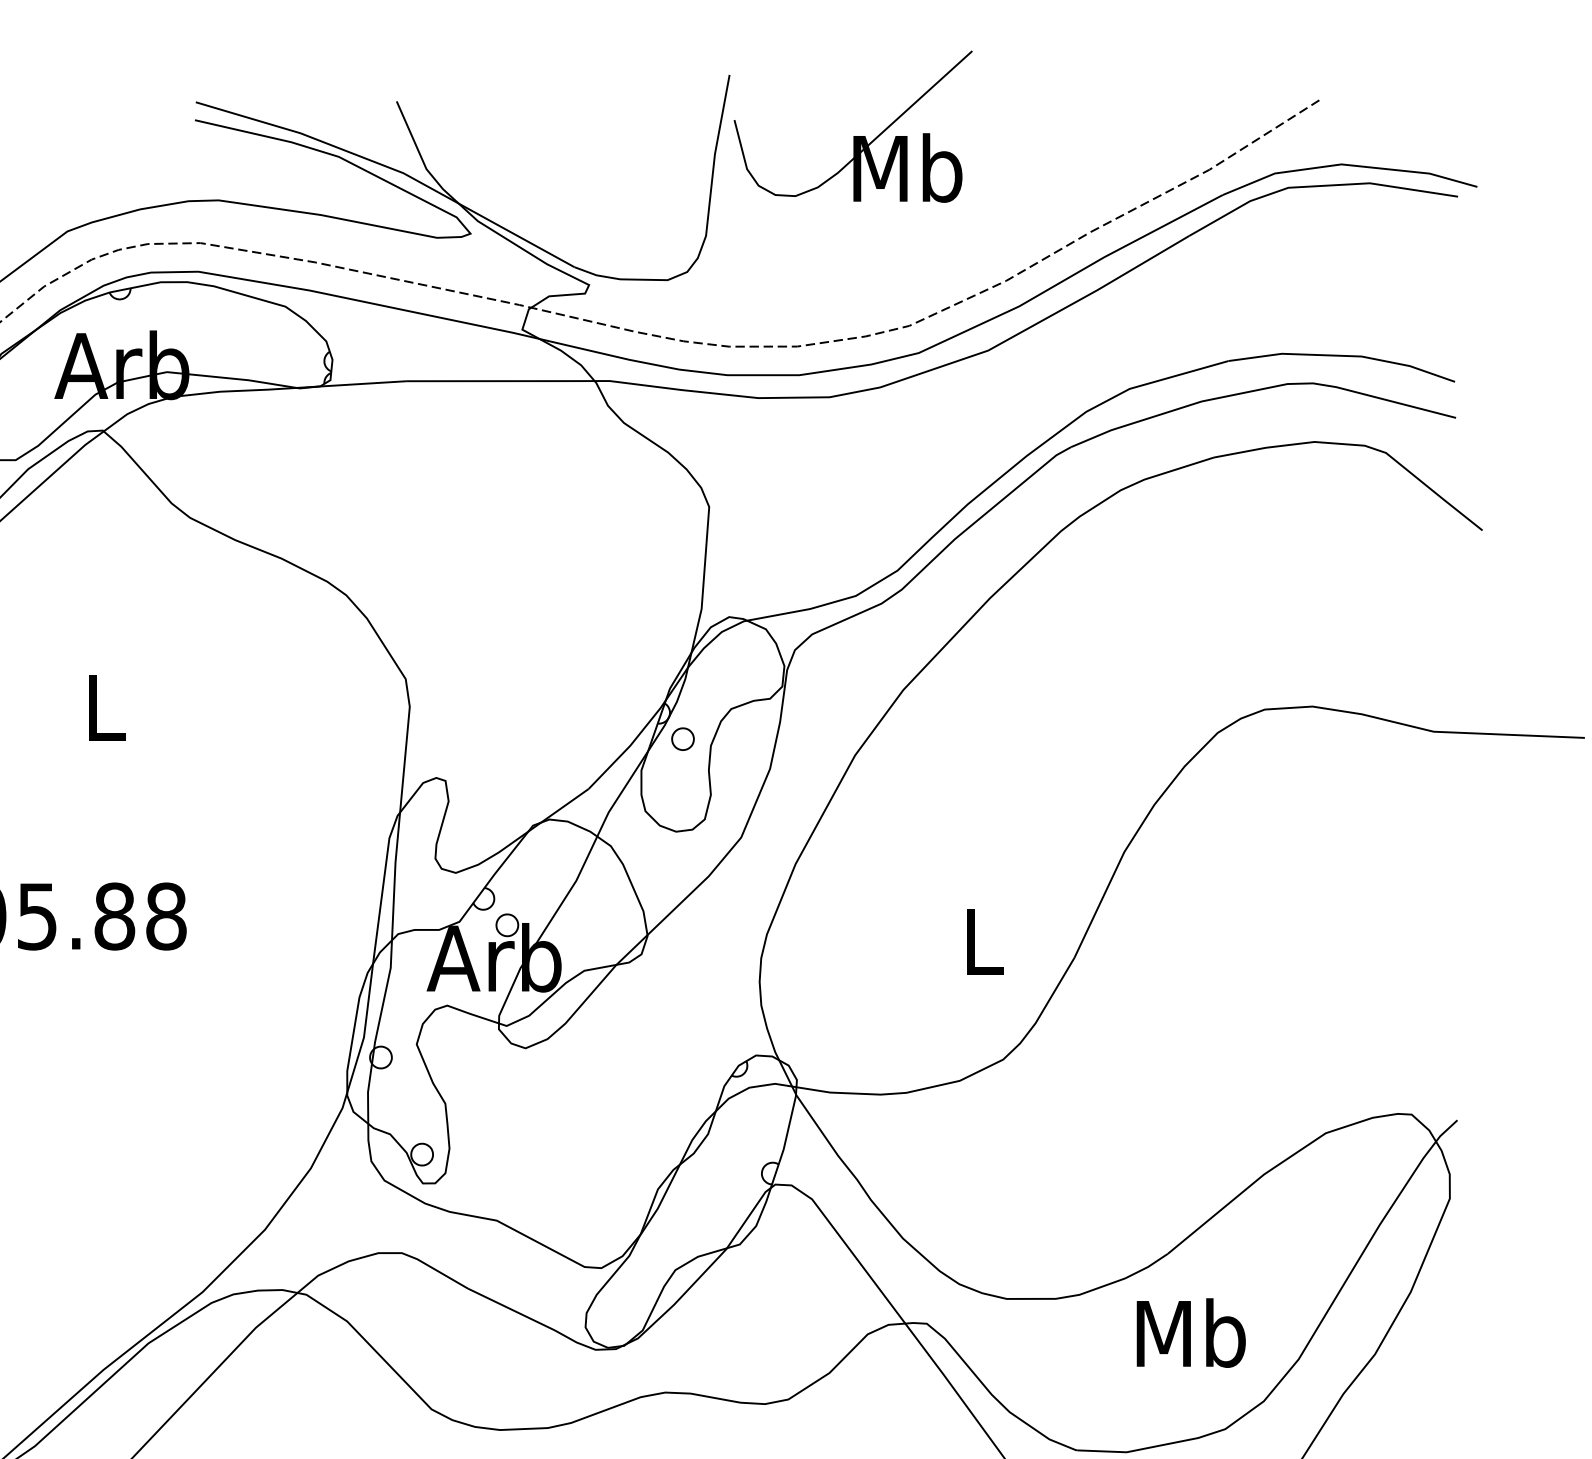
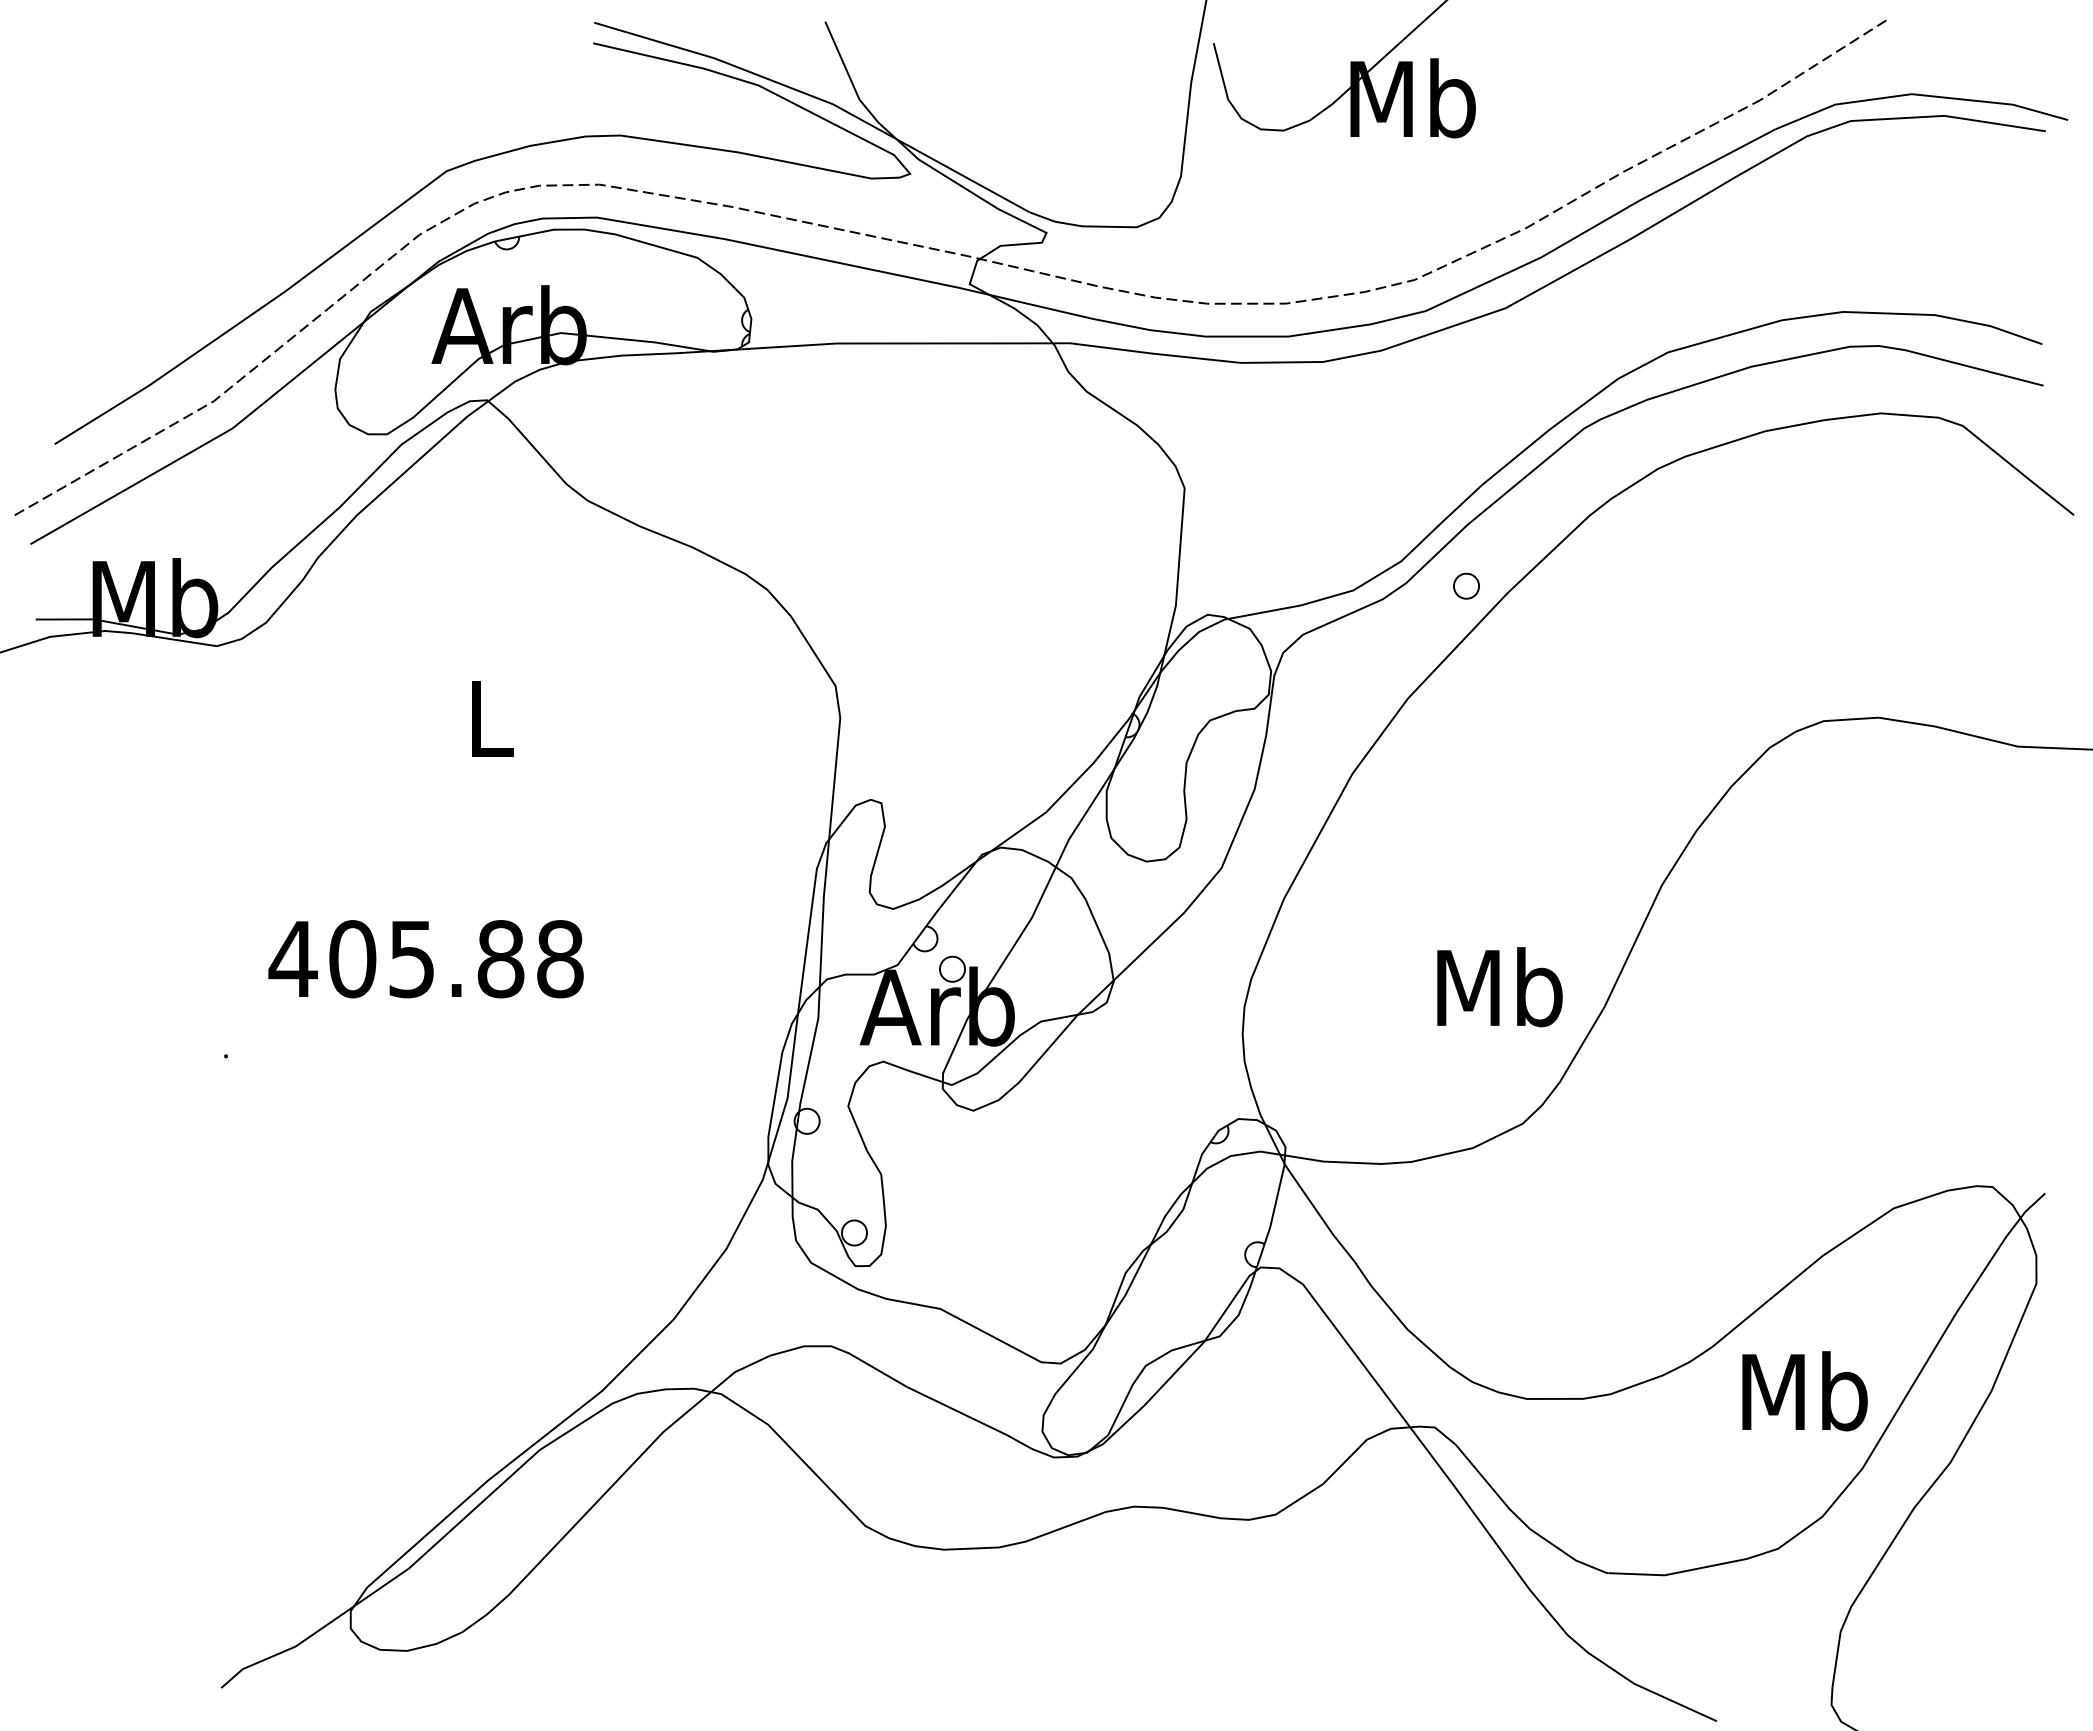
part: (683, 738) -> (1466, 585), moved
text: (982, 941) -> (1499, 987), L -> Mb
text: (1190, 1333) -> (1804, 1391), moved

